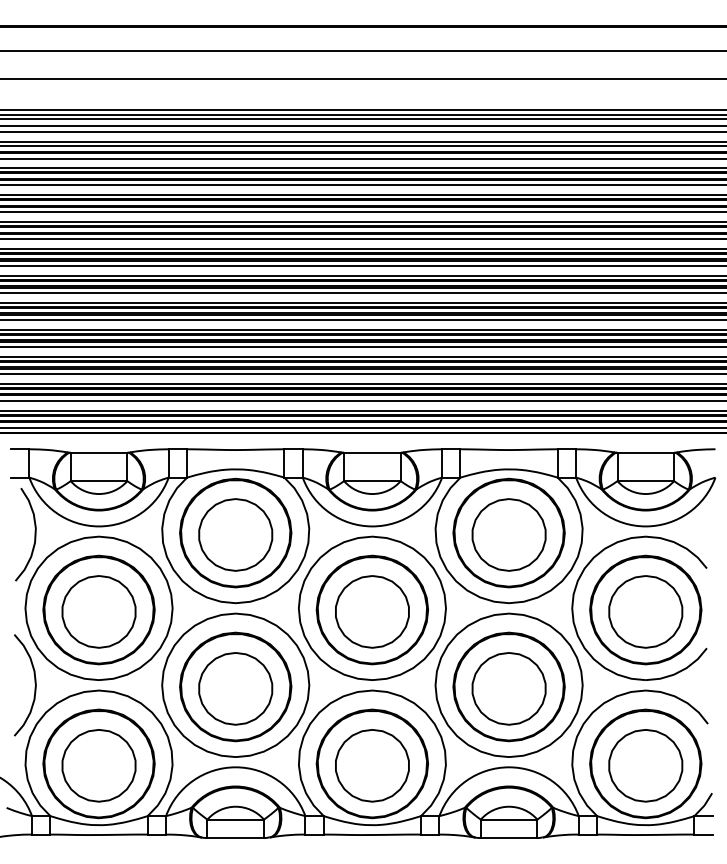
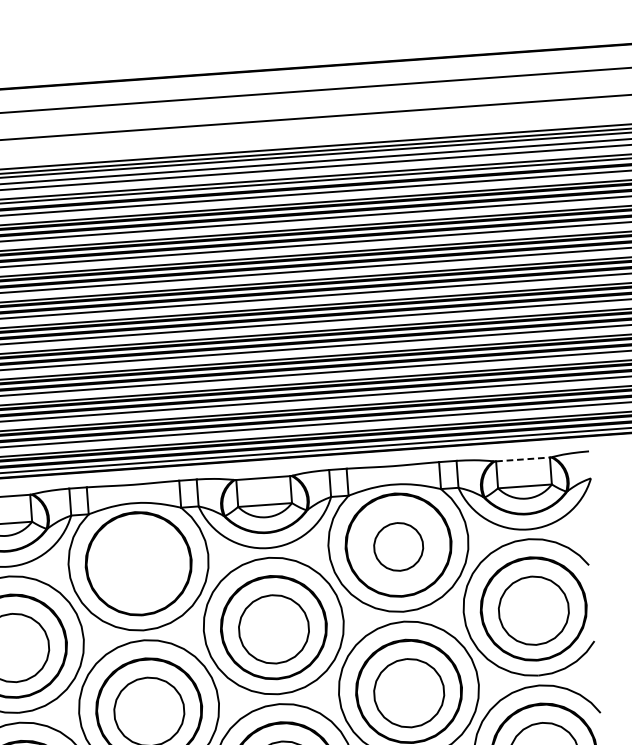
line: (646, 452) -> (523, 459), solid -> dashed
part: (235, 534) -> (138, 565), removed
part: (508, 534) -> (398, 546), size x0.7

